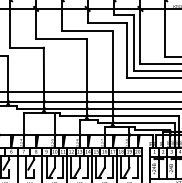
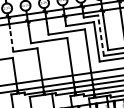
line: (10, 31) -> (11, 40), solid -> dashed
line: (133, 42) -> (100, 35), solid -> dashed

